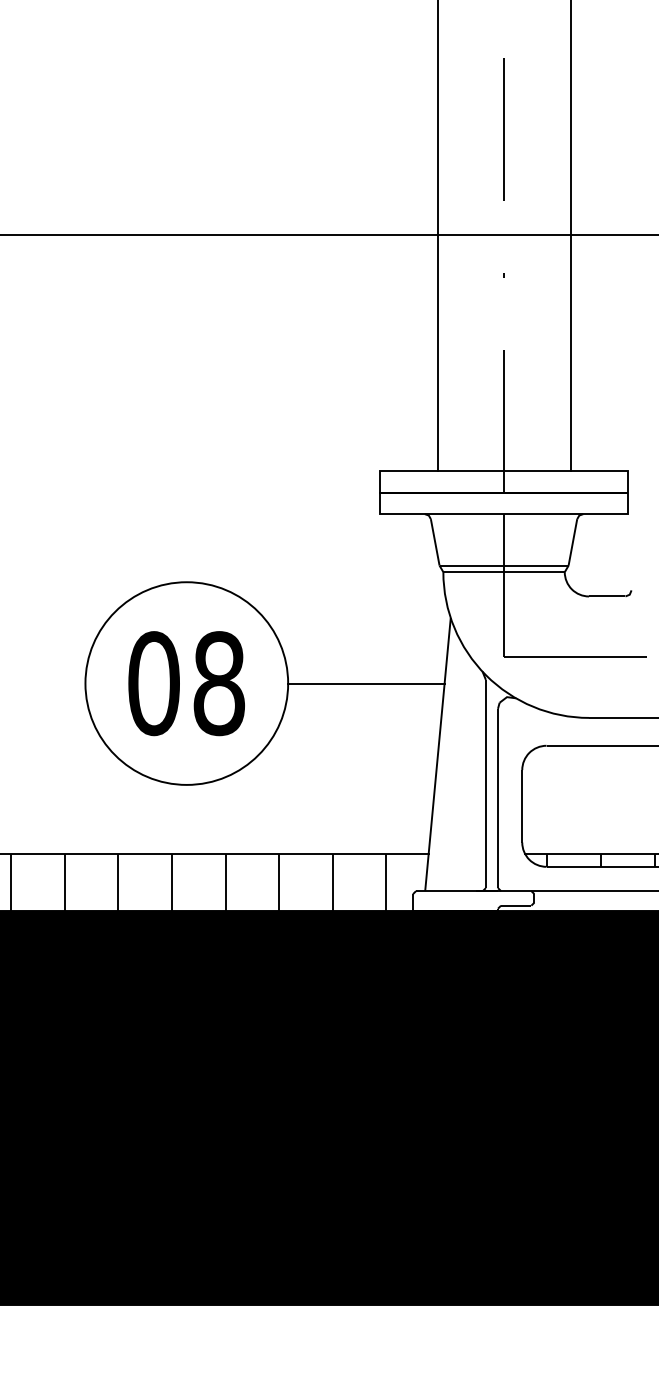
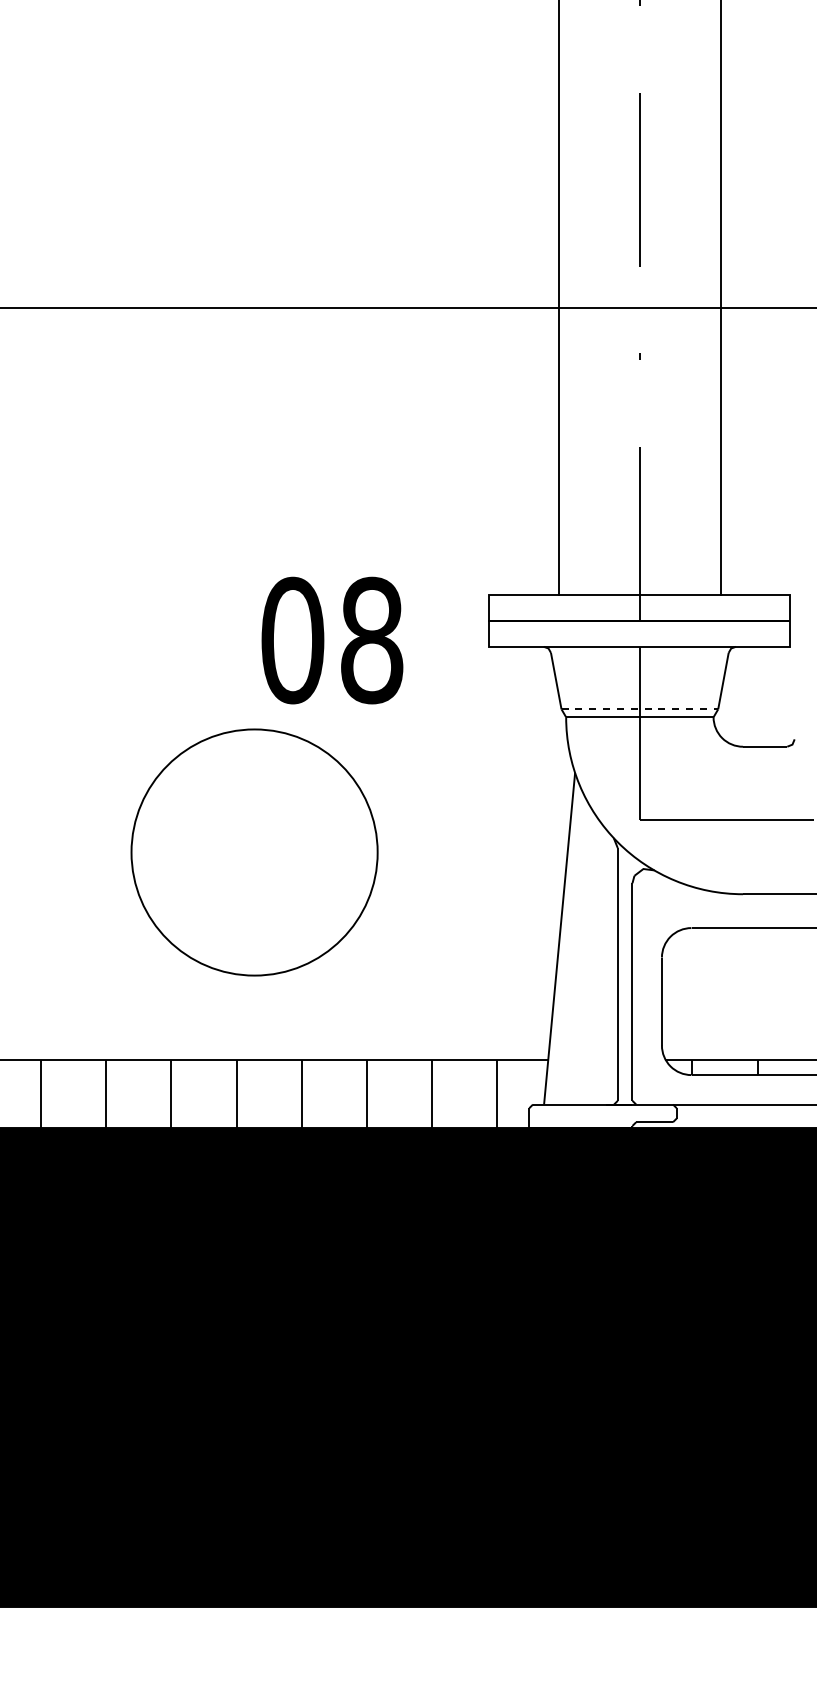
line: (504, 565) -> (640, 709), solid -> dashed
text: (186, 683) -> (332, 640), moved
line: (366, 683) -> (472, 852), removed

